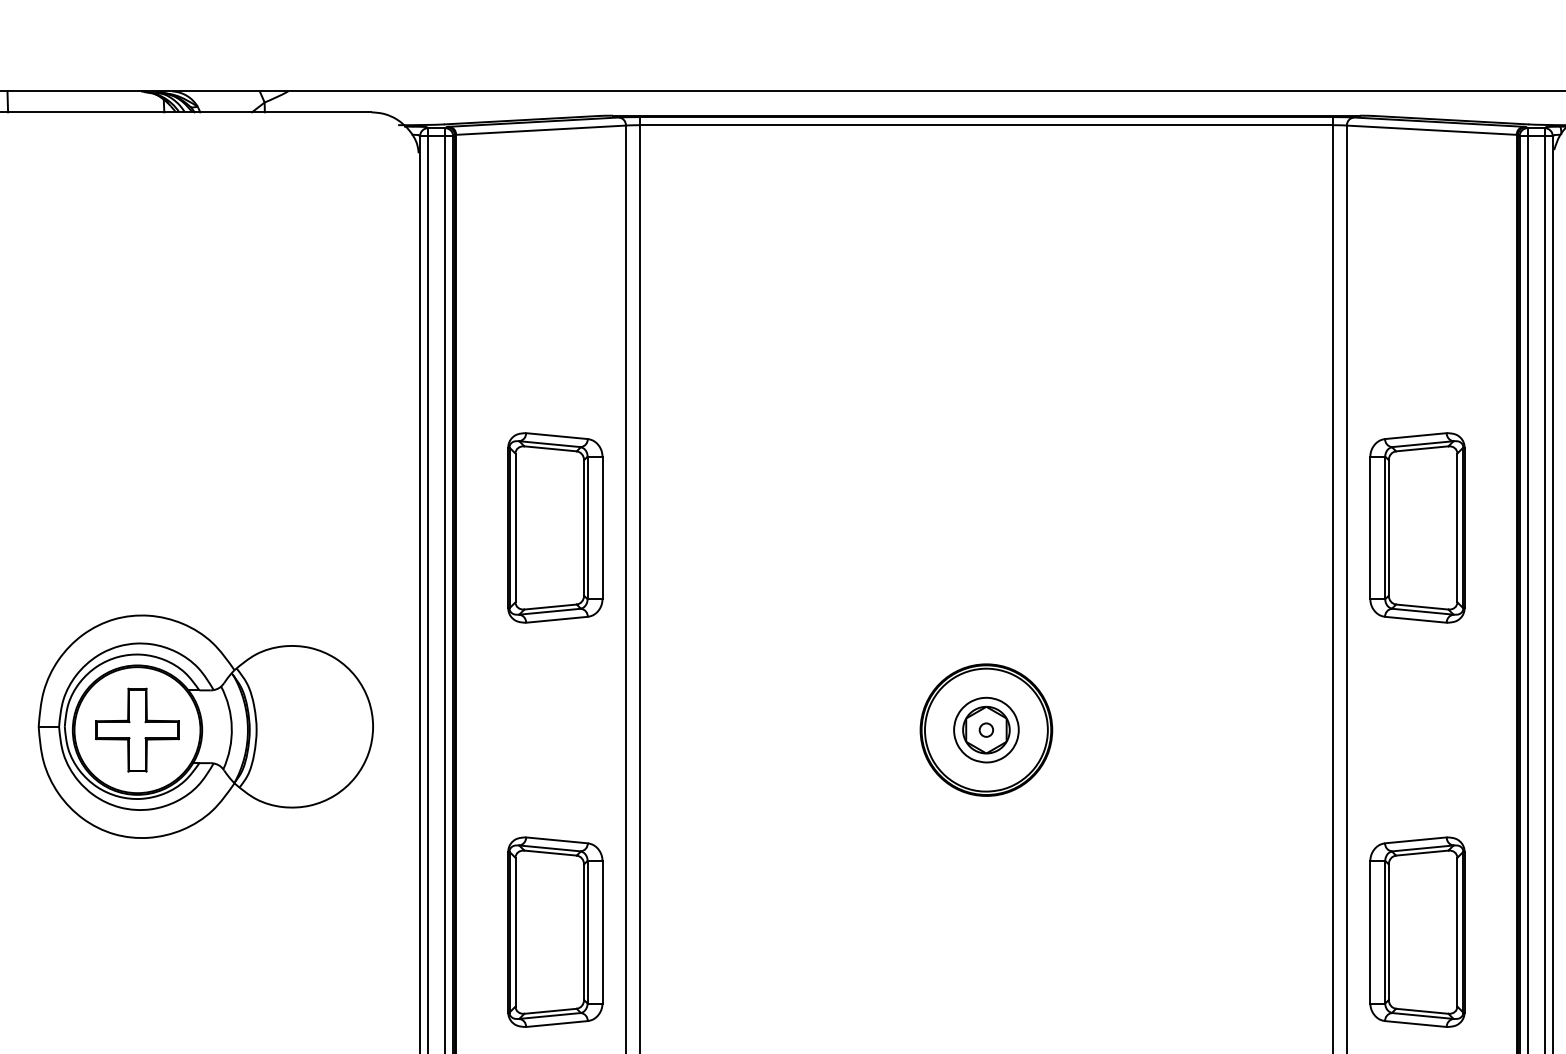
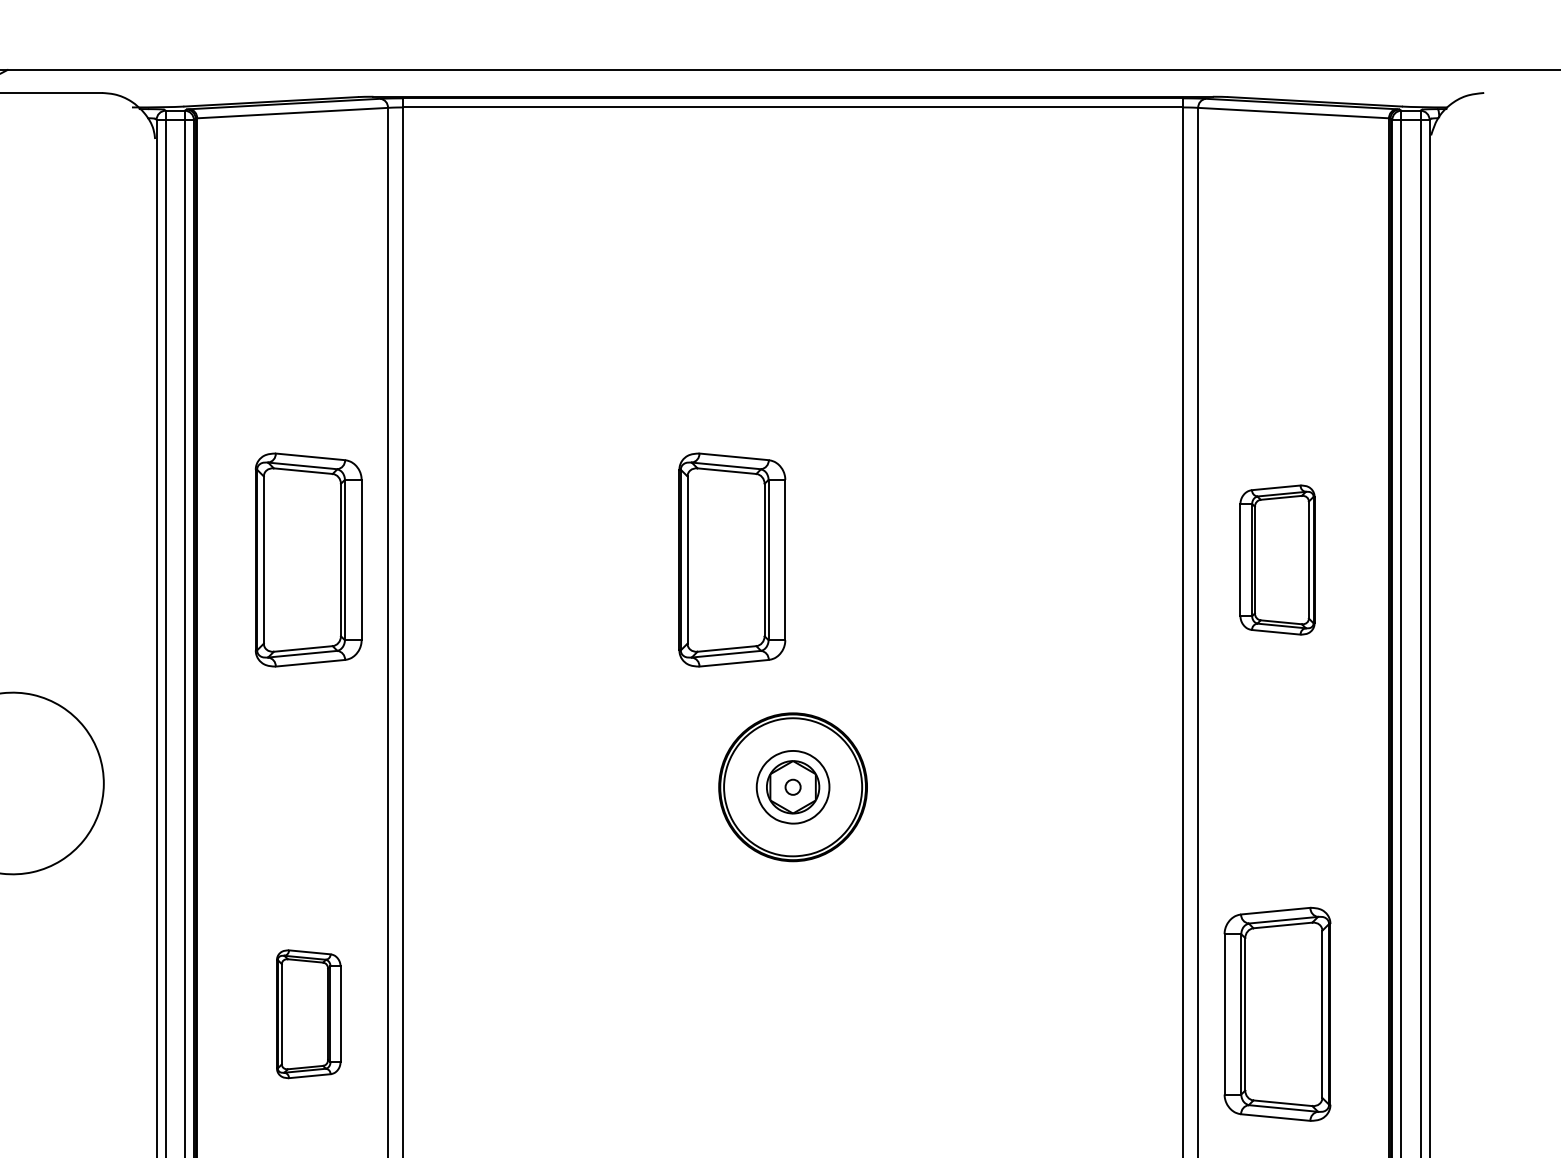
part: (932, 527) -> (732, 559), added
part: (1417, 527) -> (1277, 559), size x0.7
part: (555, 931) -> (308, 1013), size x0.6

